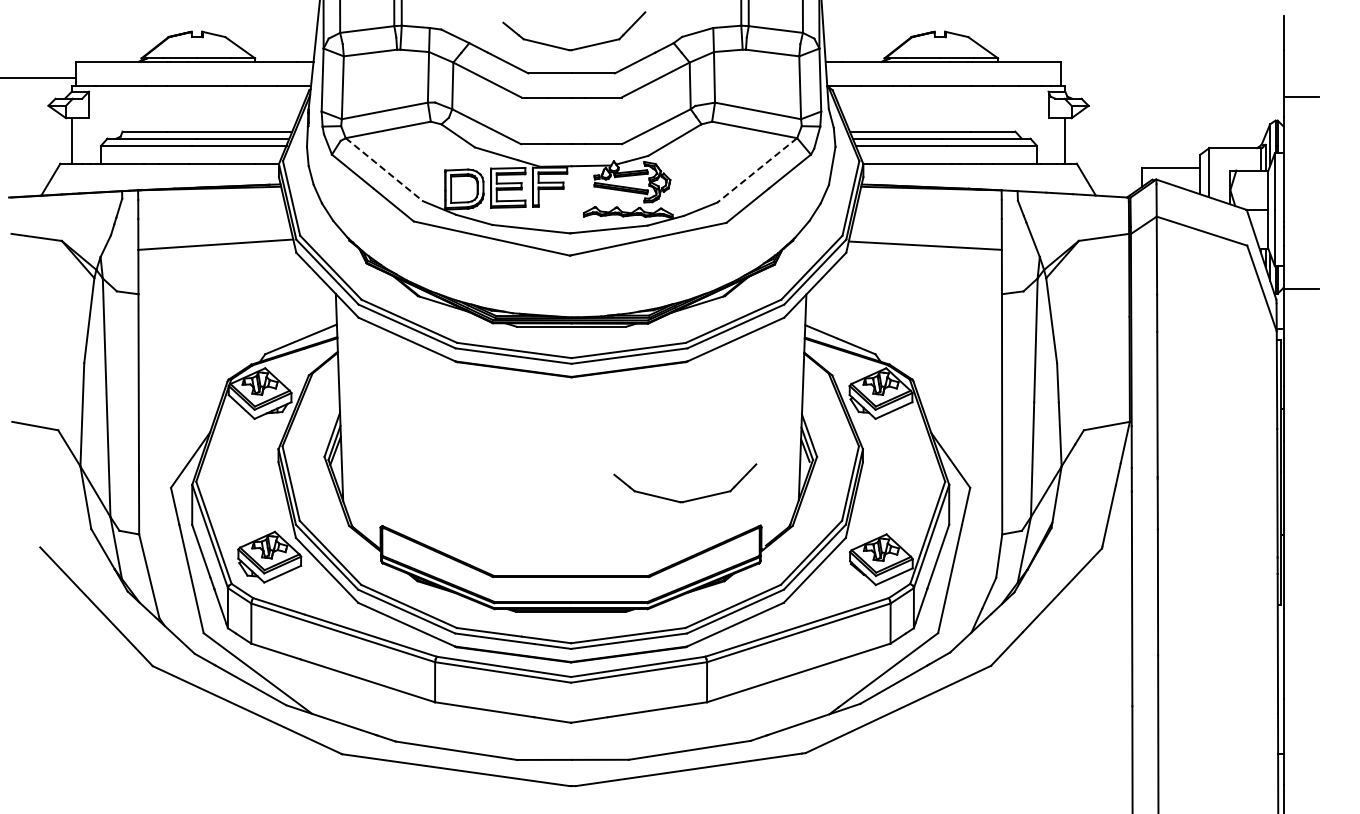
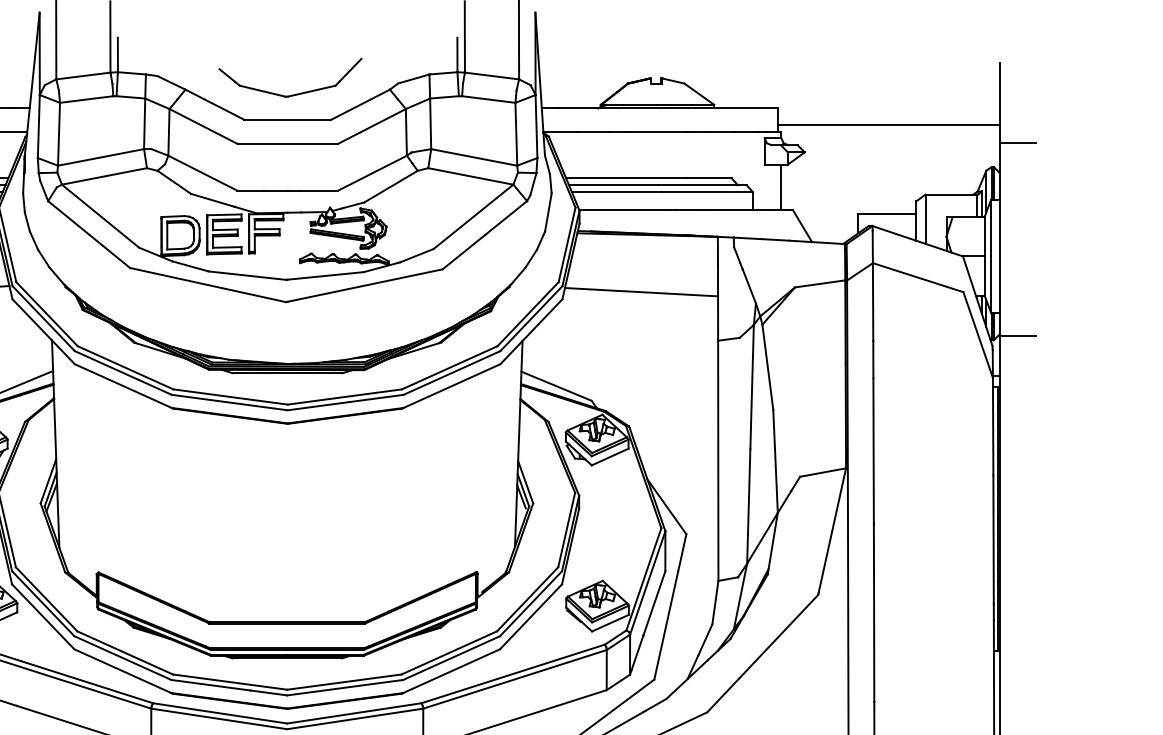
line: (1172, 78) -> (888, 124), added
line: (384, 169) -> (100, 215), dashed -> solid
line: (756, 170) -> (472, 216), dashed -> solid
part: (688, 499) -> (404, 545), removed

